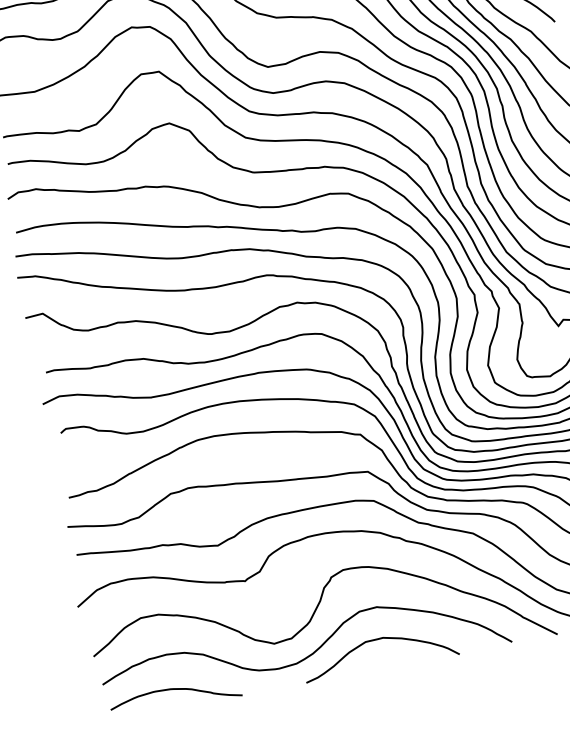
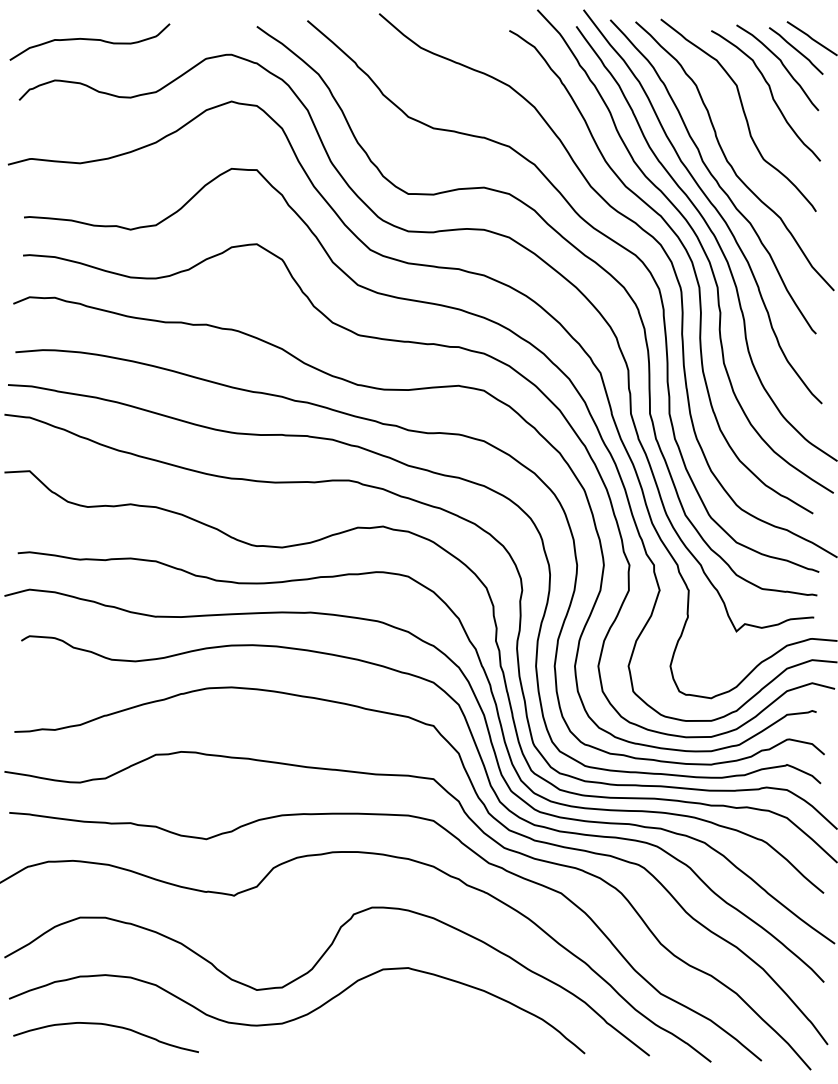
curve: (377, 640) -> (399, 1013), removed

